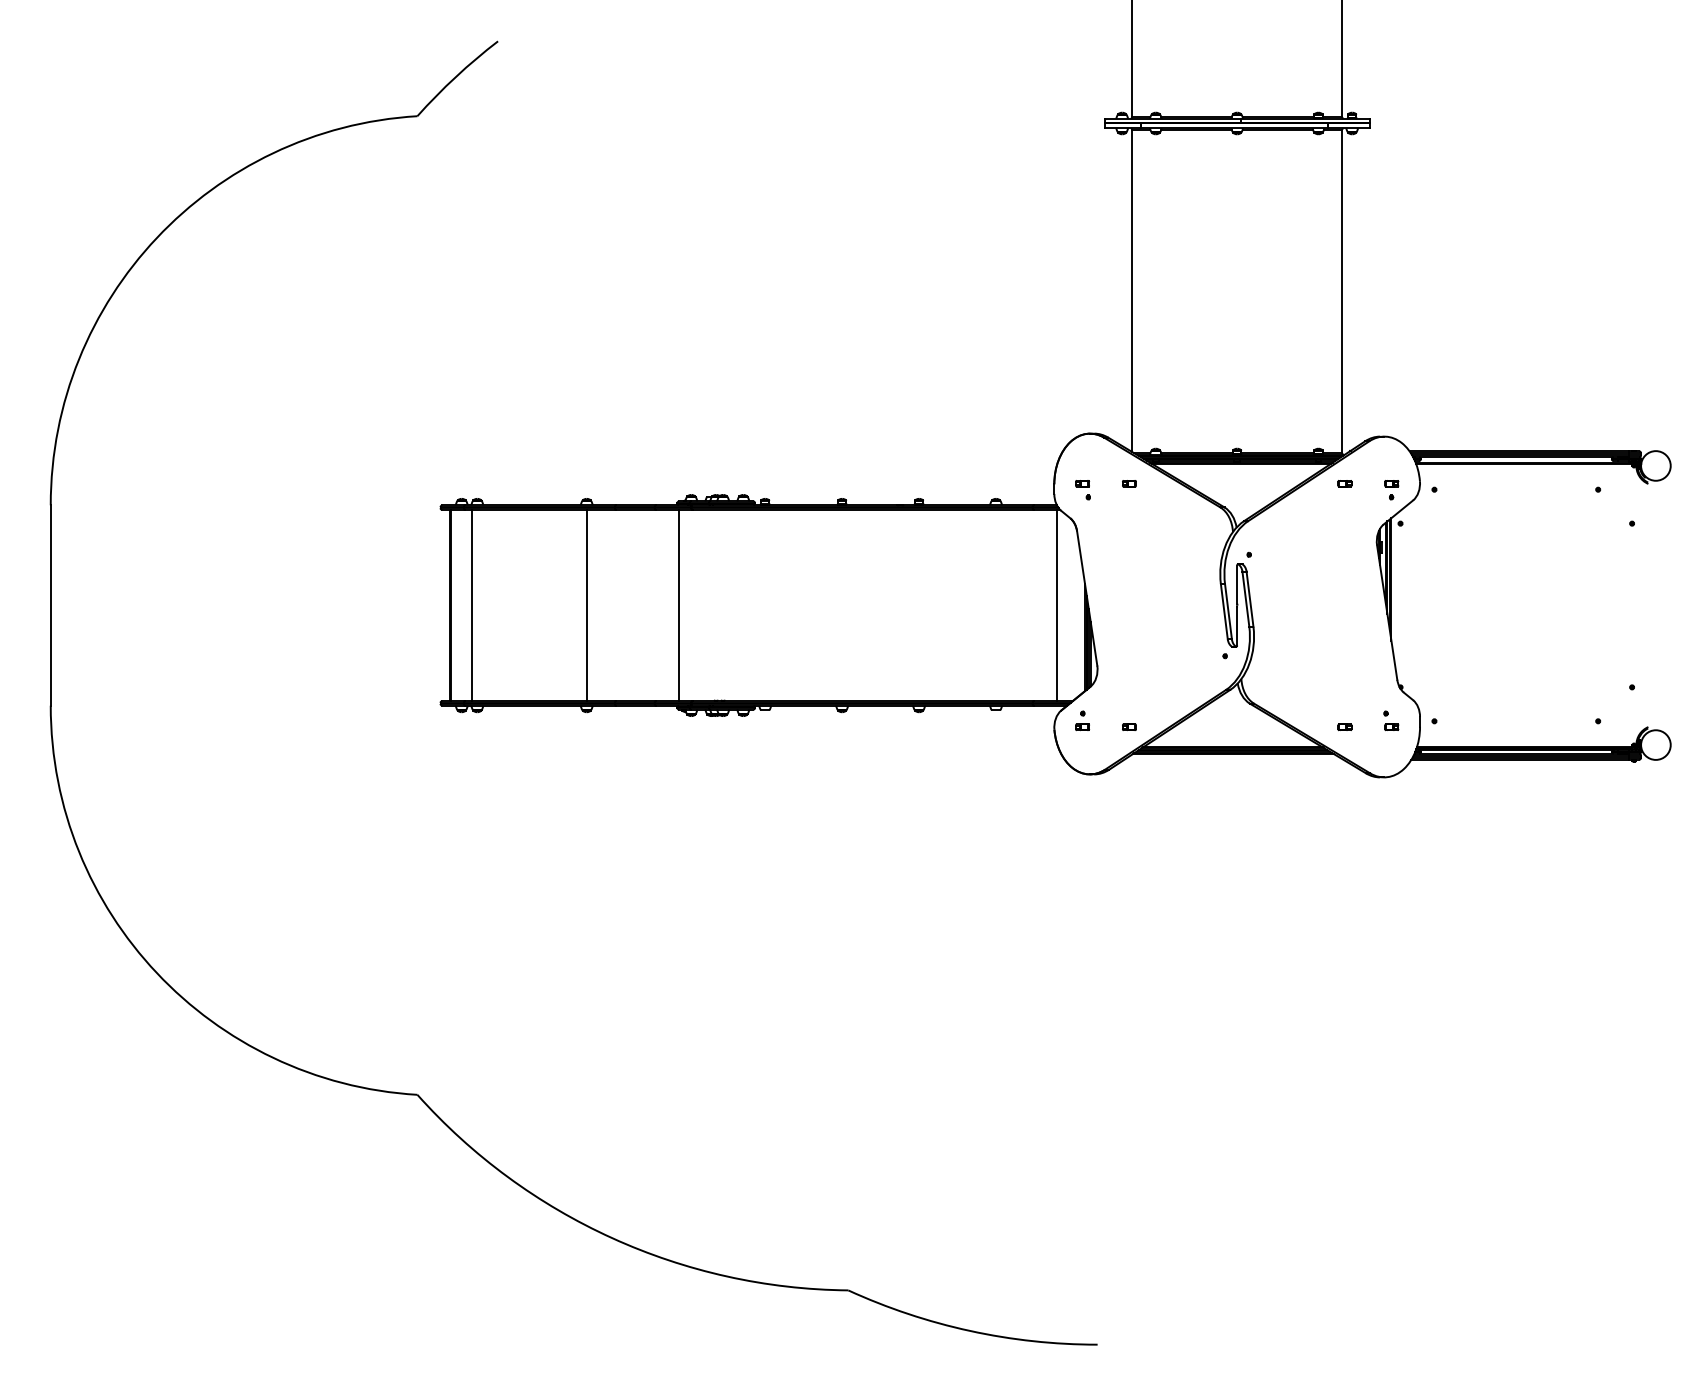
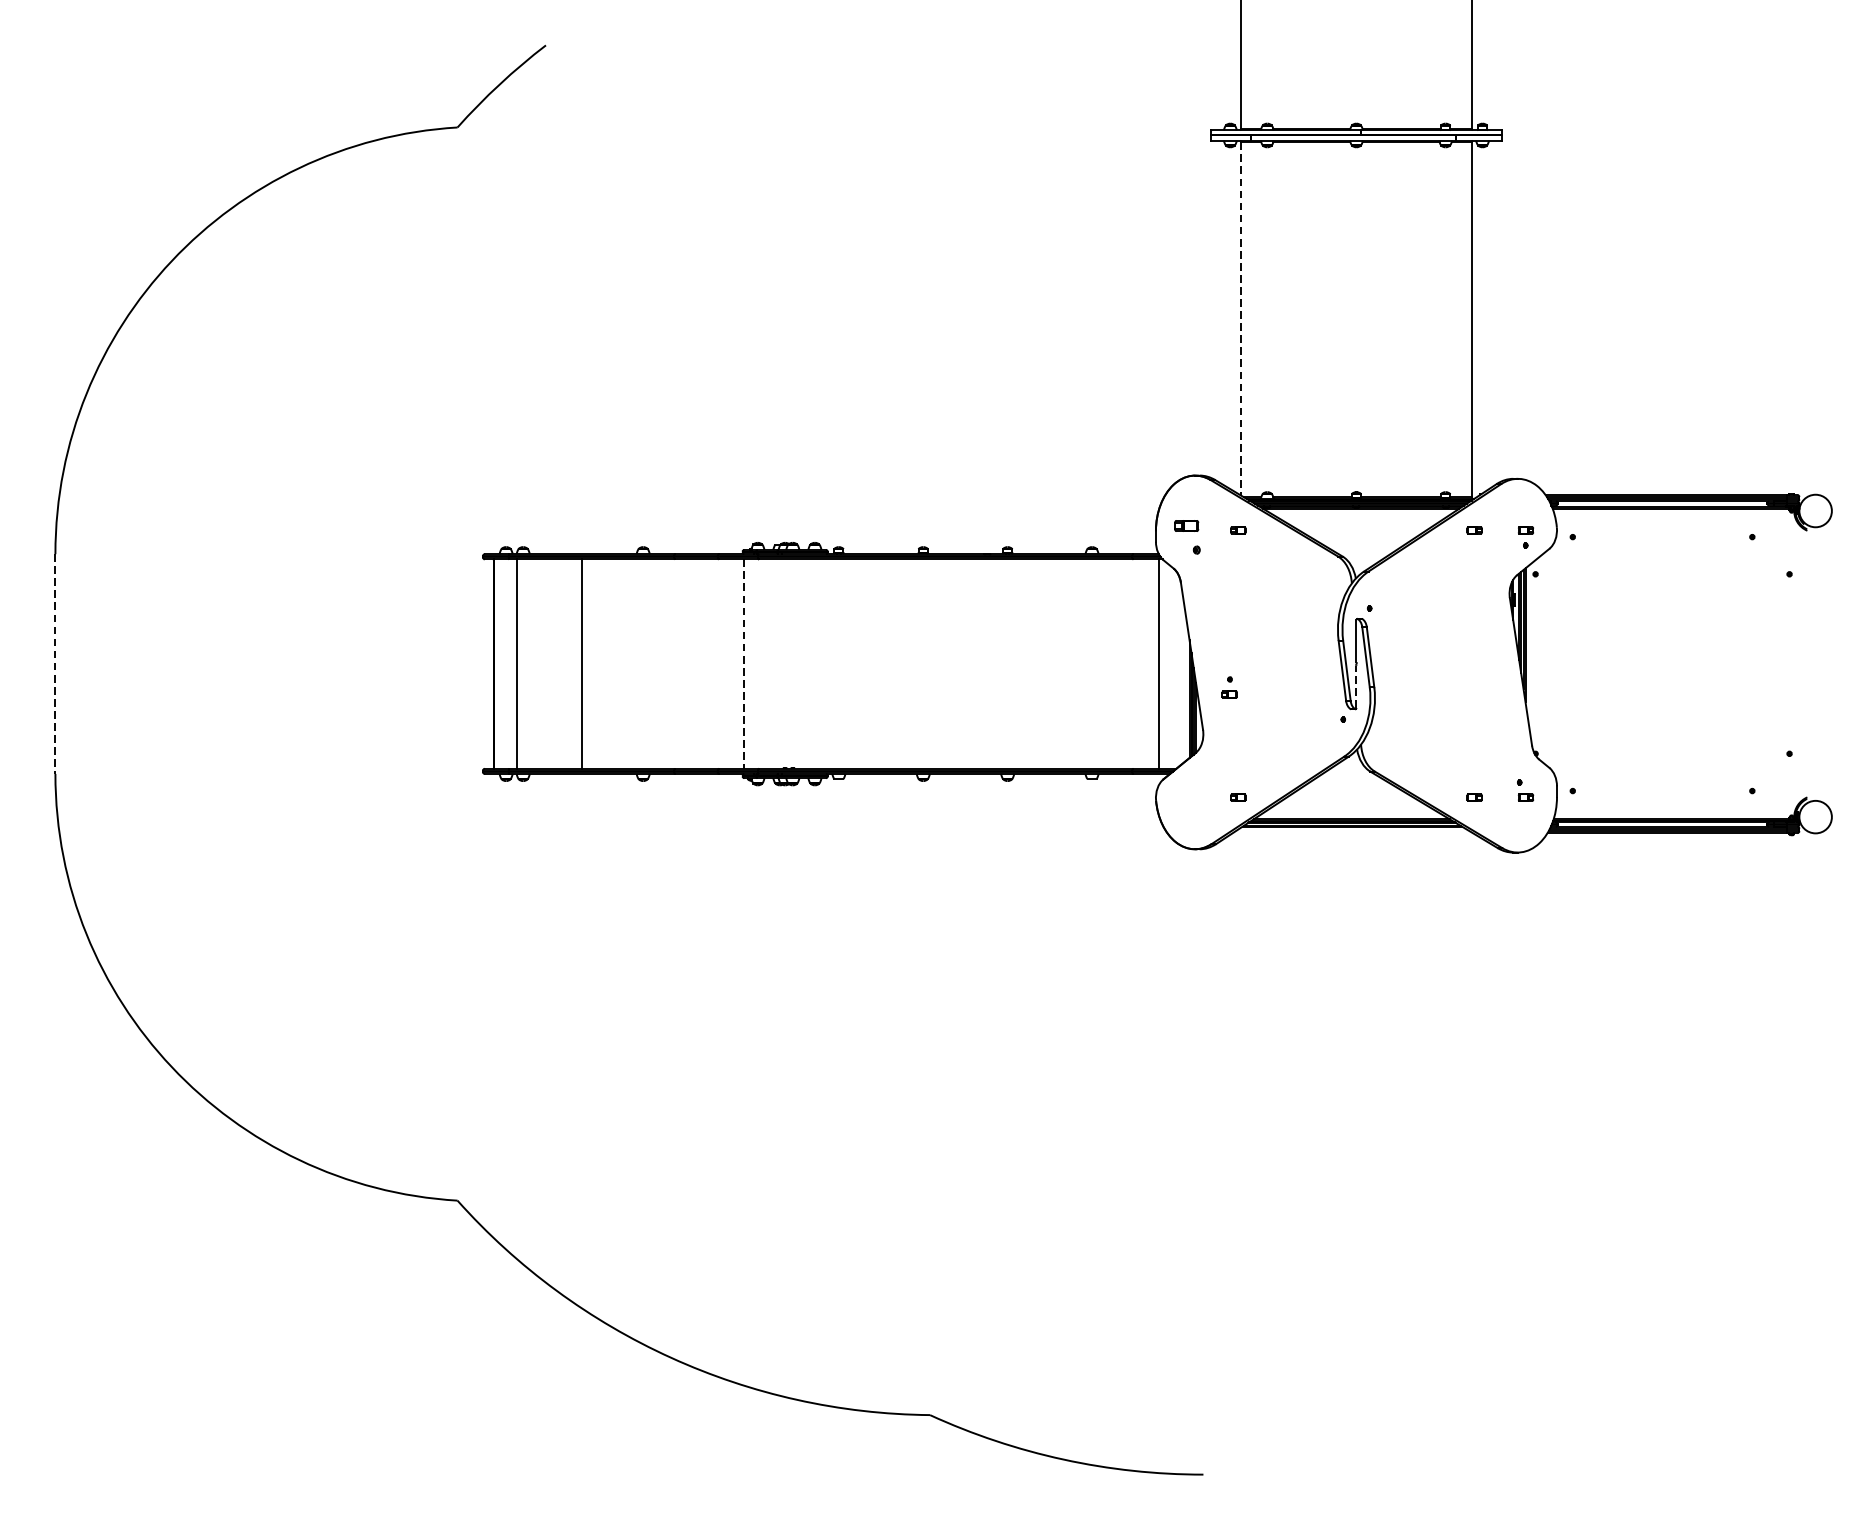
line: (1131, 291) -> (1240, 319), solid -> dashed
part: (1082, 490) -> (1186, 537), size x1.6
line: (586, 605) -> (581, 664), moved
line: (678, 605) -> (743, 664), solid -> dashed
line: (50, 606) -> (55, 665), solid -> dashed
line: (1237, 625) -> (1356, 685), solid -> dashed
part: (1082, 720) -> (1229, 687), moved

